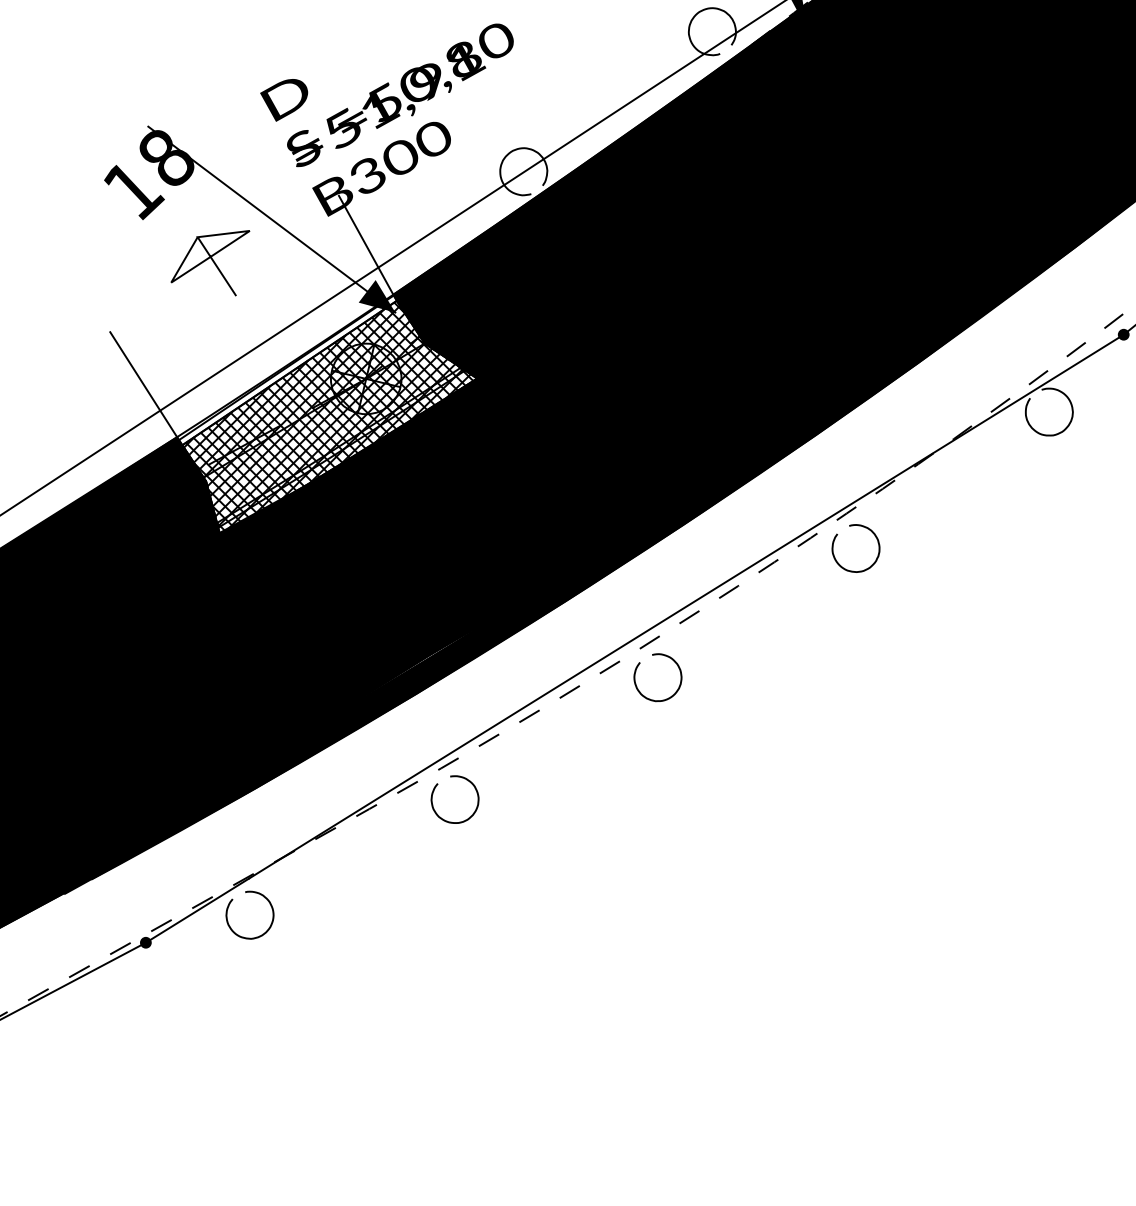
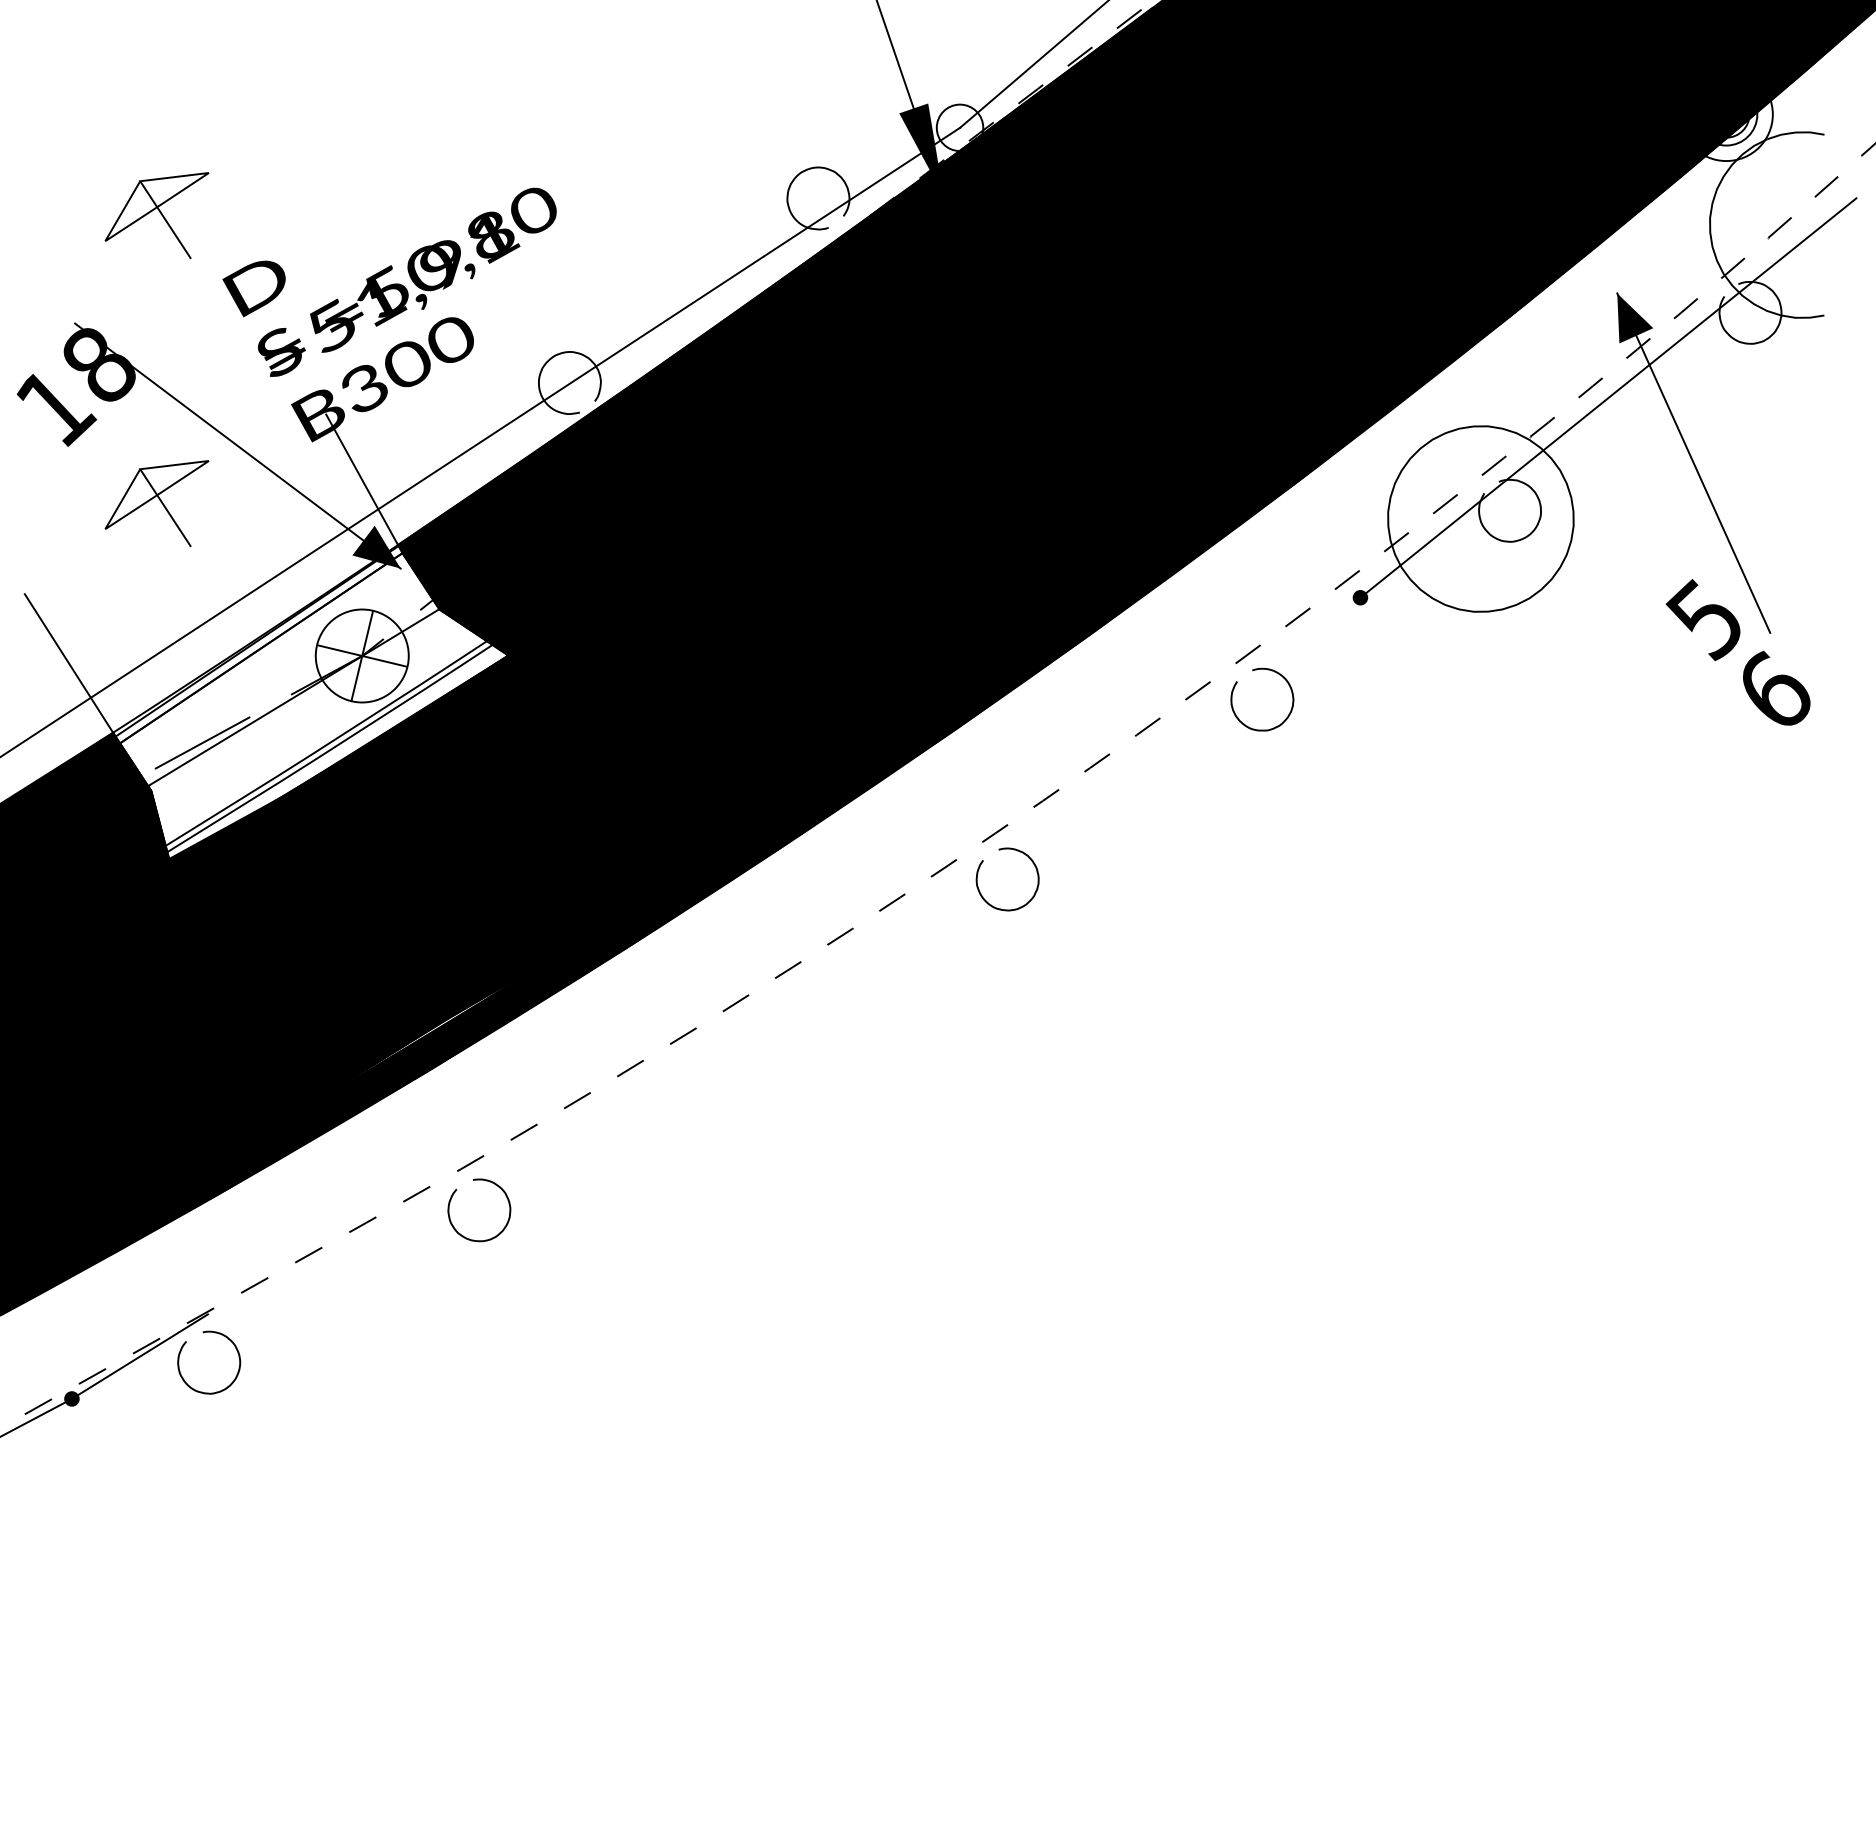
part: (210, 44) -> (156, 215), added
hatch: (328, 419) -> (312, 709), removed
line: (685, 606) -> (783, 955), removed
curve: (639, 664) -> (722, 1032), removed

